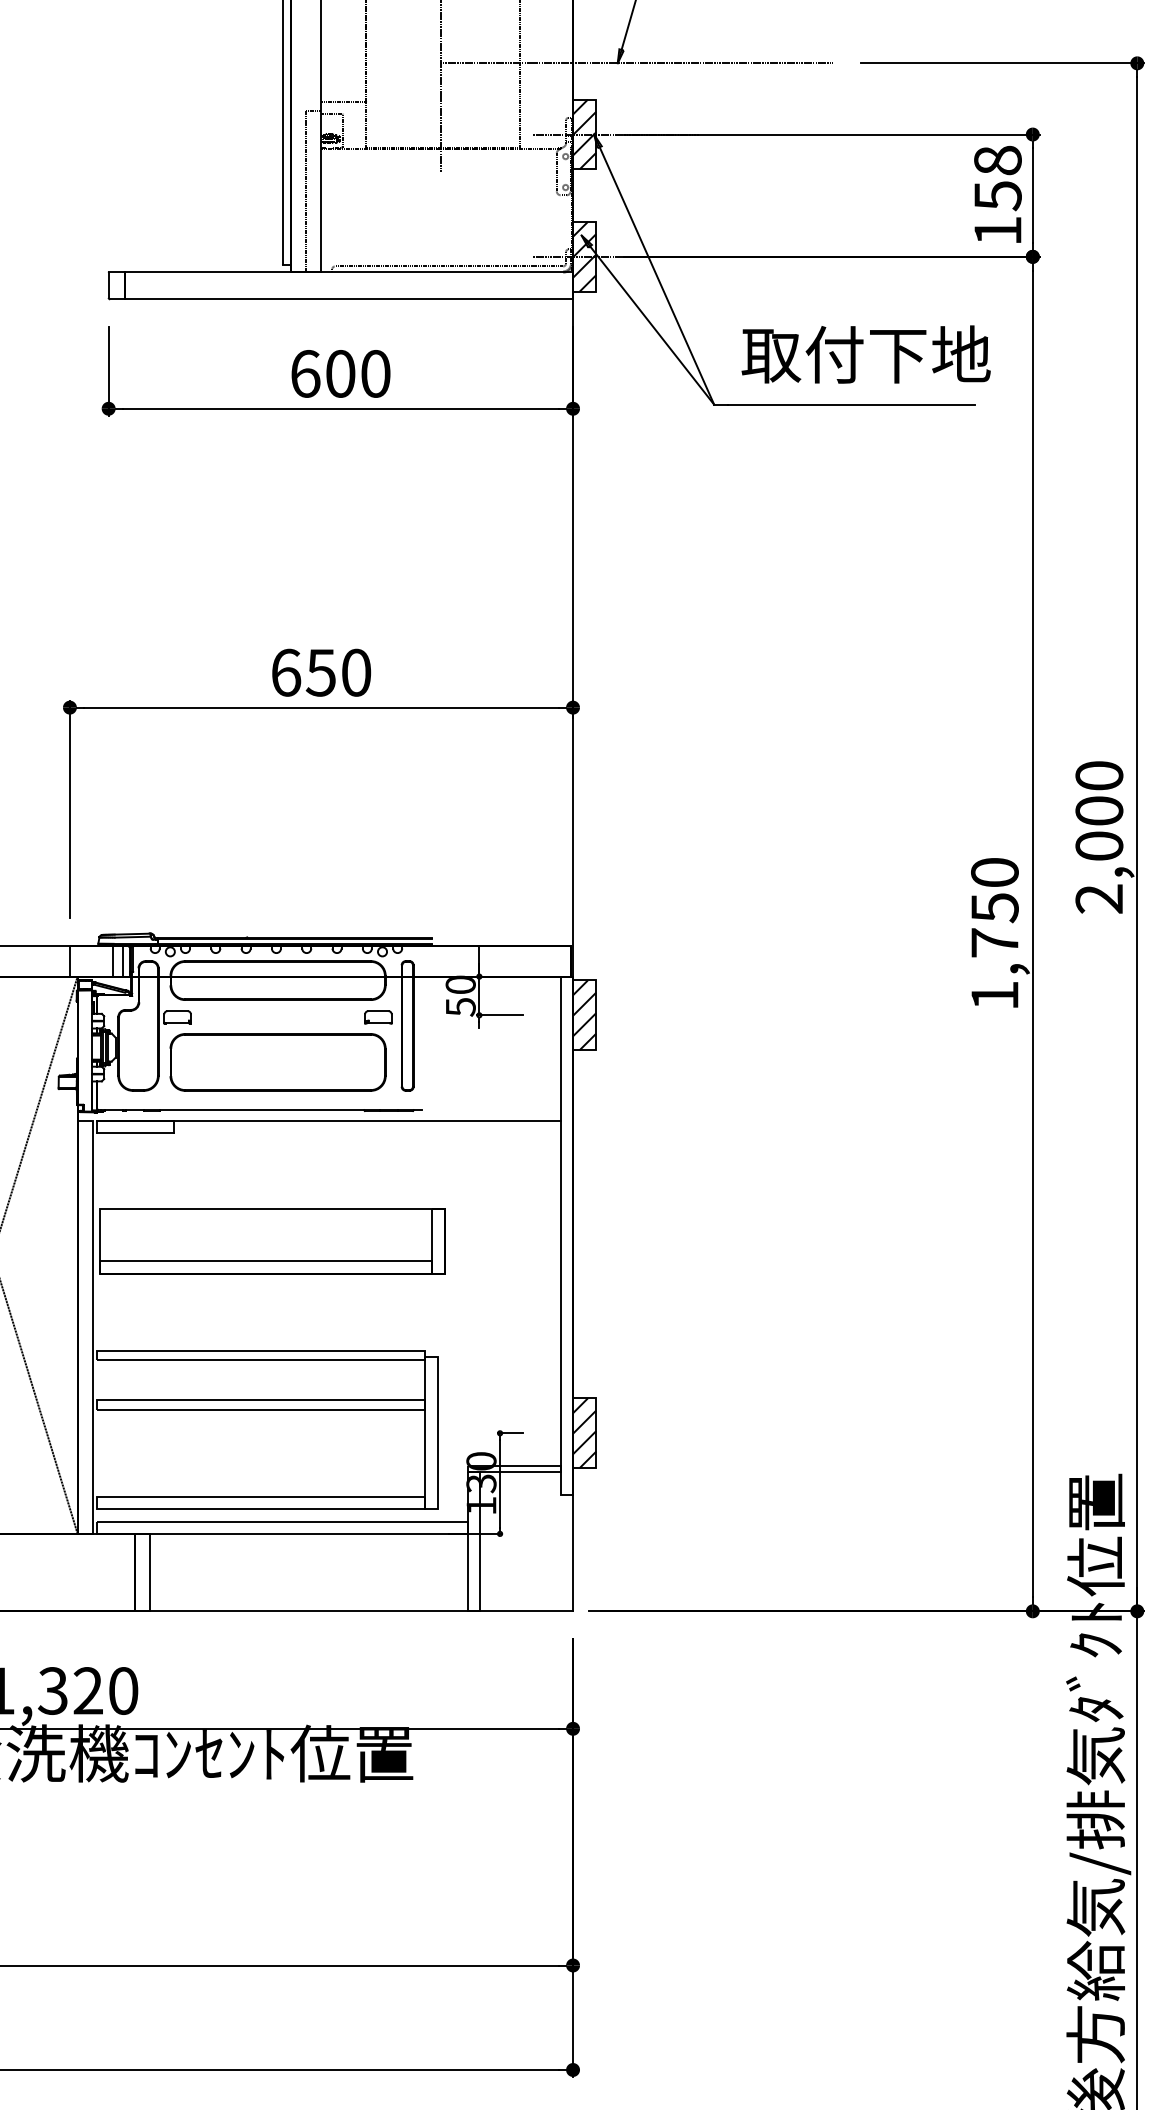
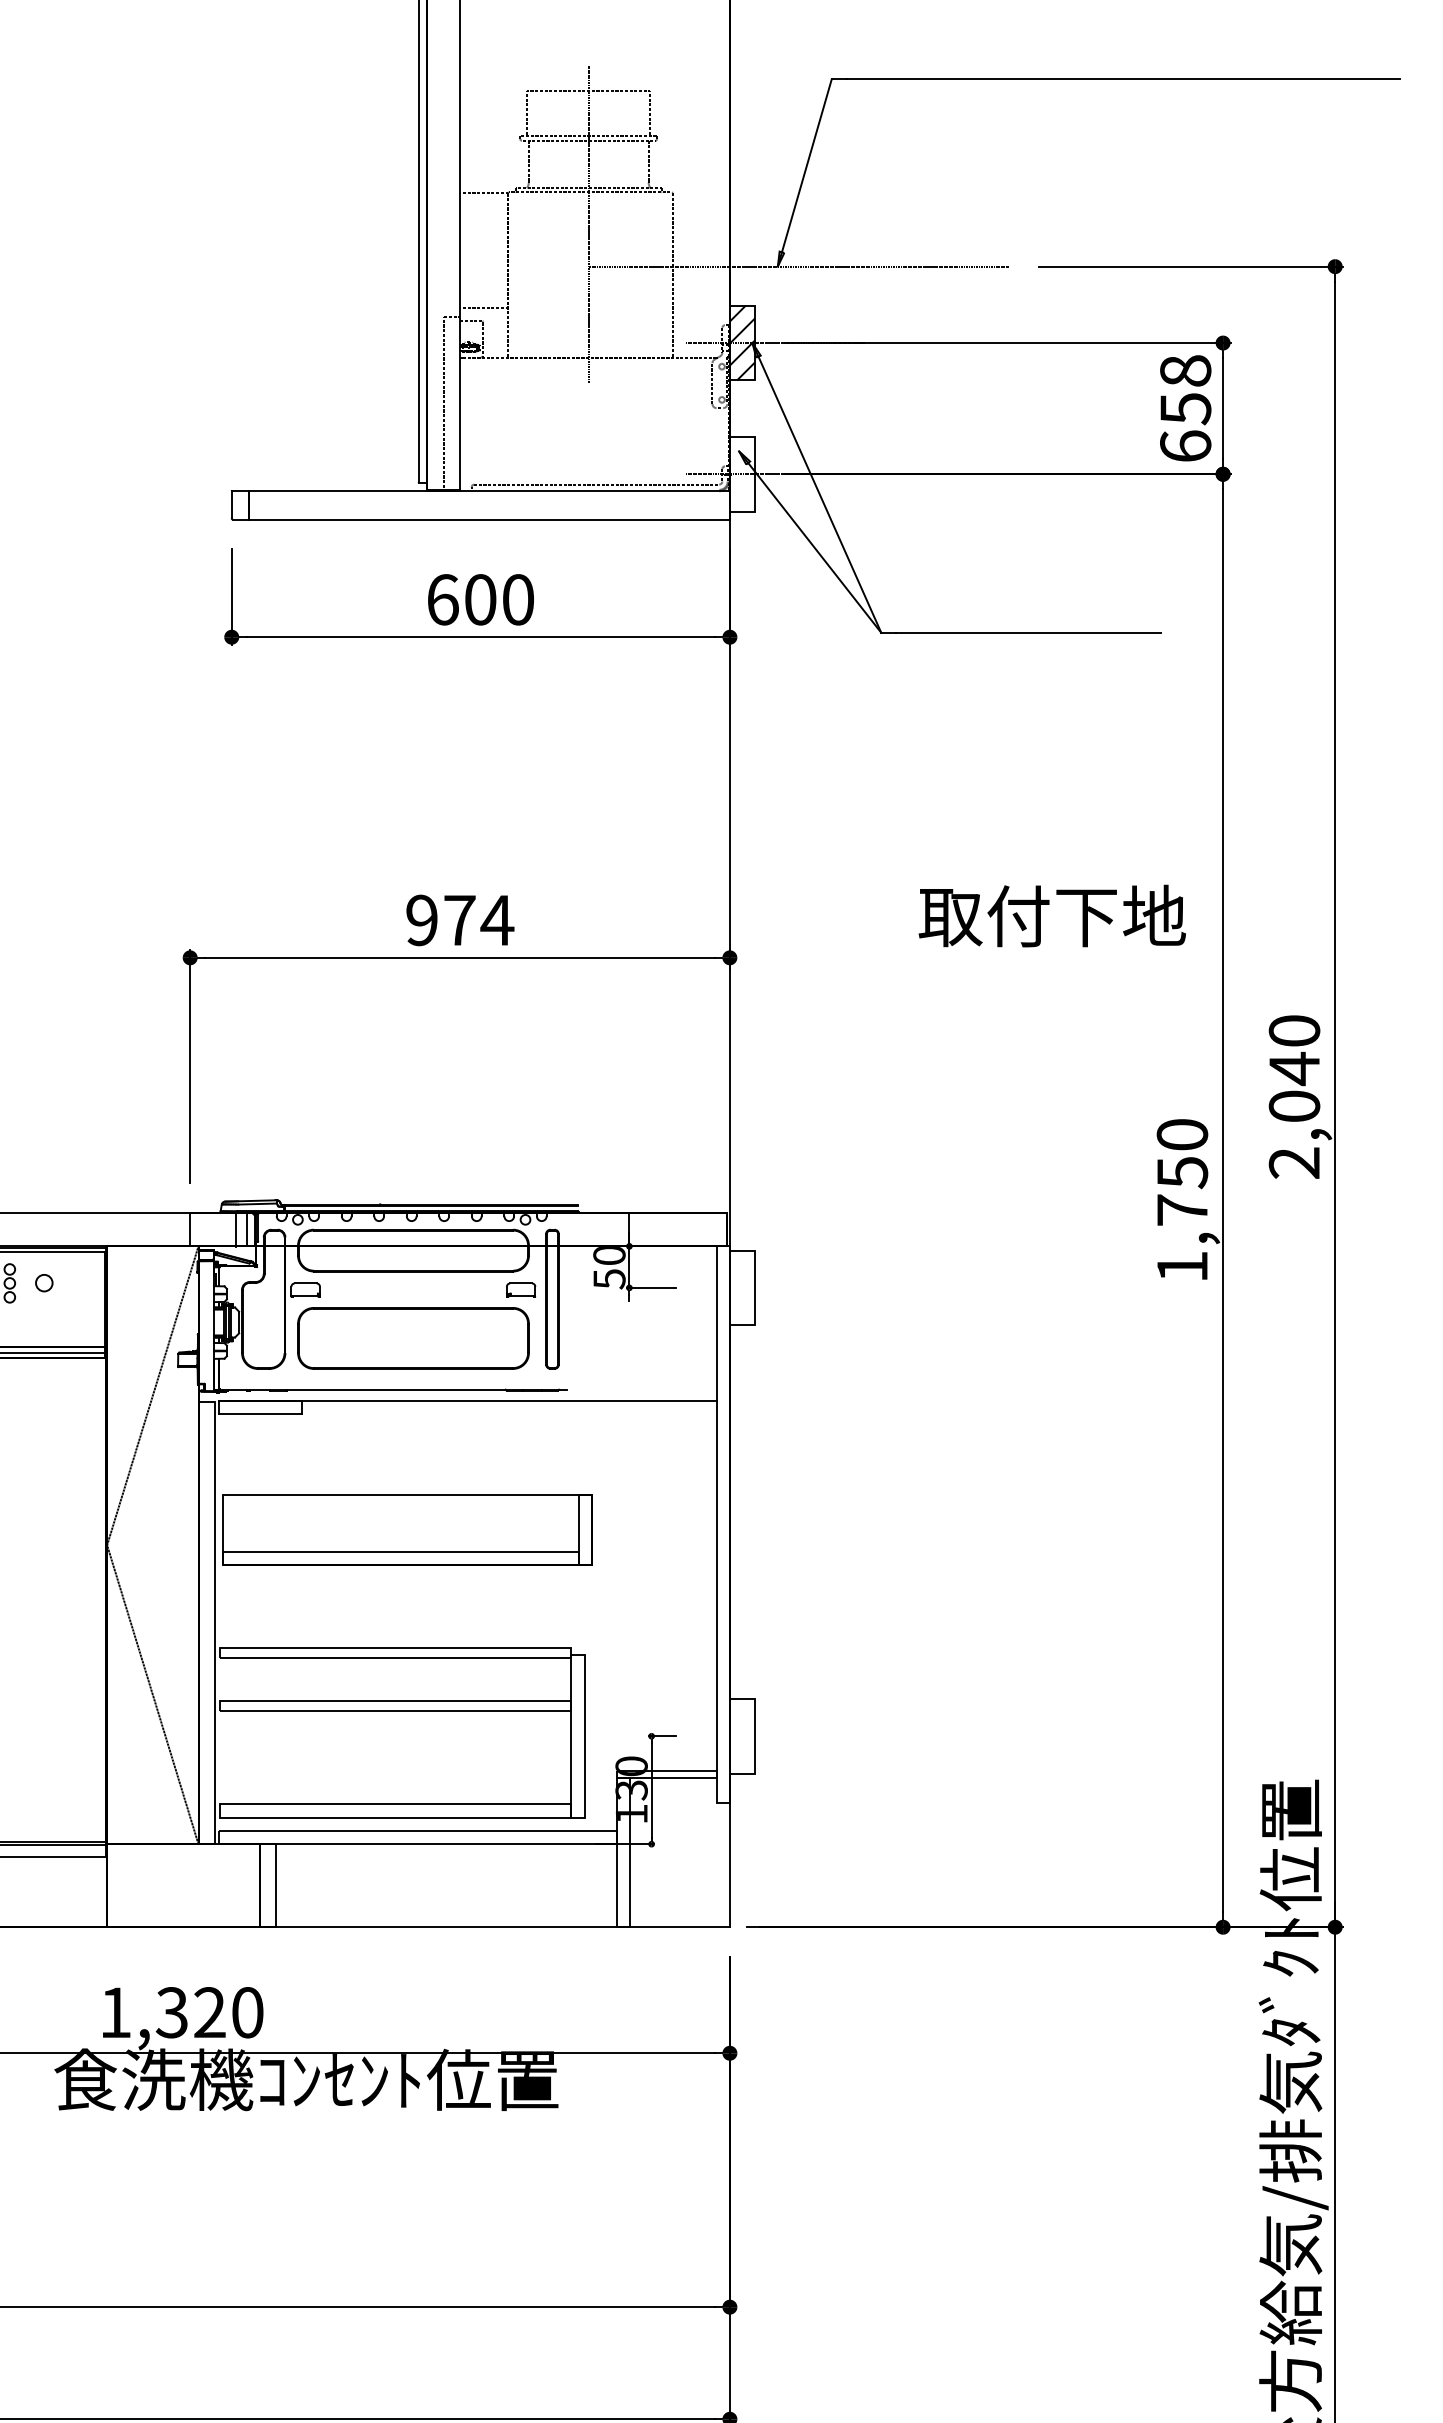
text: (997, 230) -> (1185, 445), 158 -> 658
hatch: (583, 256) -> (741, 473), removed
text: (865, 354) -> (1051, 915), moved
text: (321, 672) -> (460, 920), 650 -> 974
text: (1099, 810) -> (1294, 1068), 2,000 -> 2,040
hatch: (583, 1014) -> (741, 1287), removed
hatch: (583, 1432) -> (741, 1735), removed

